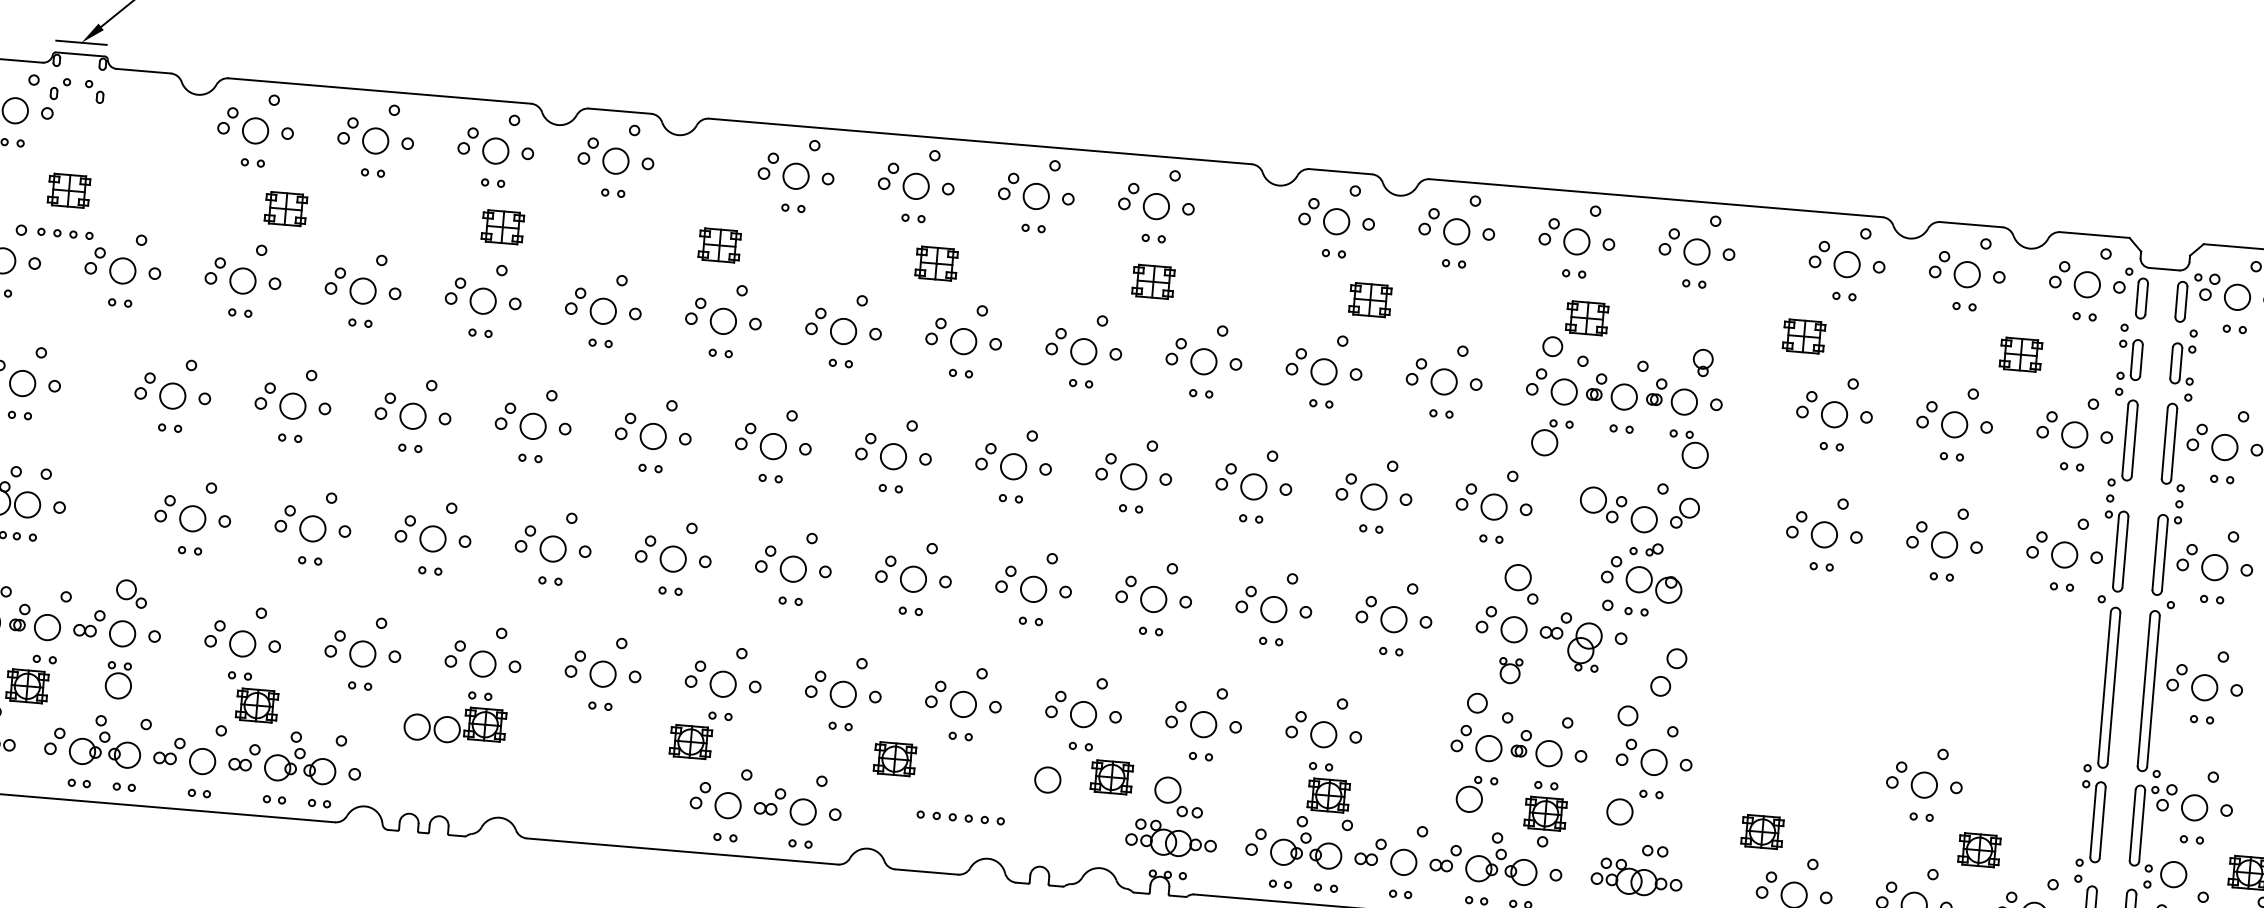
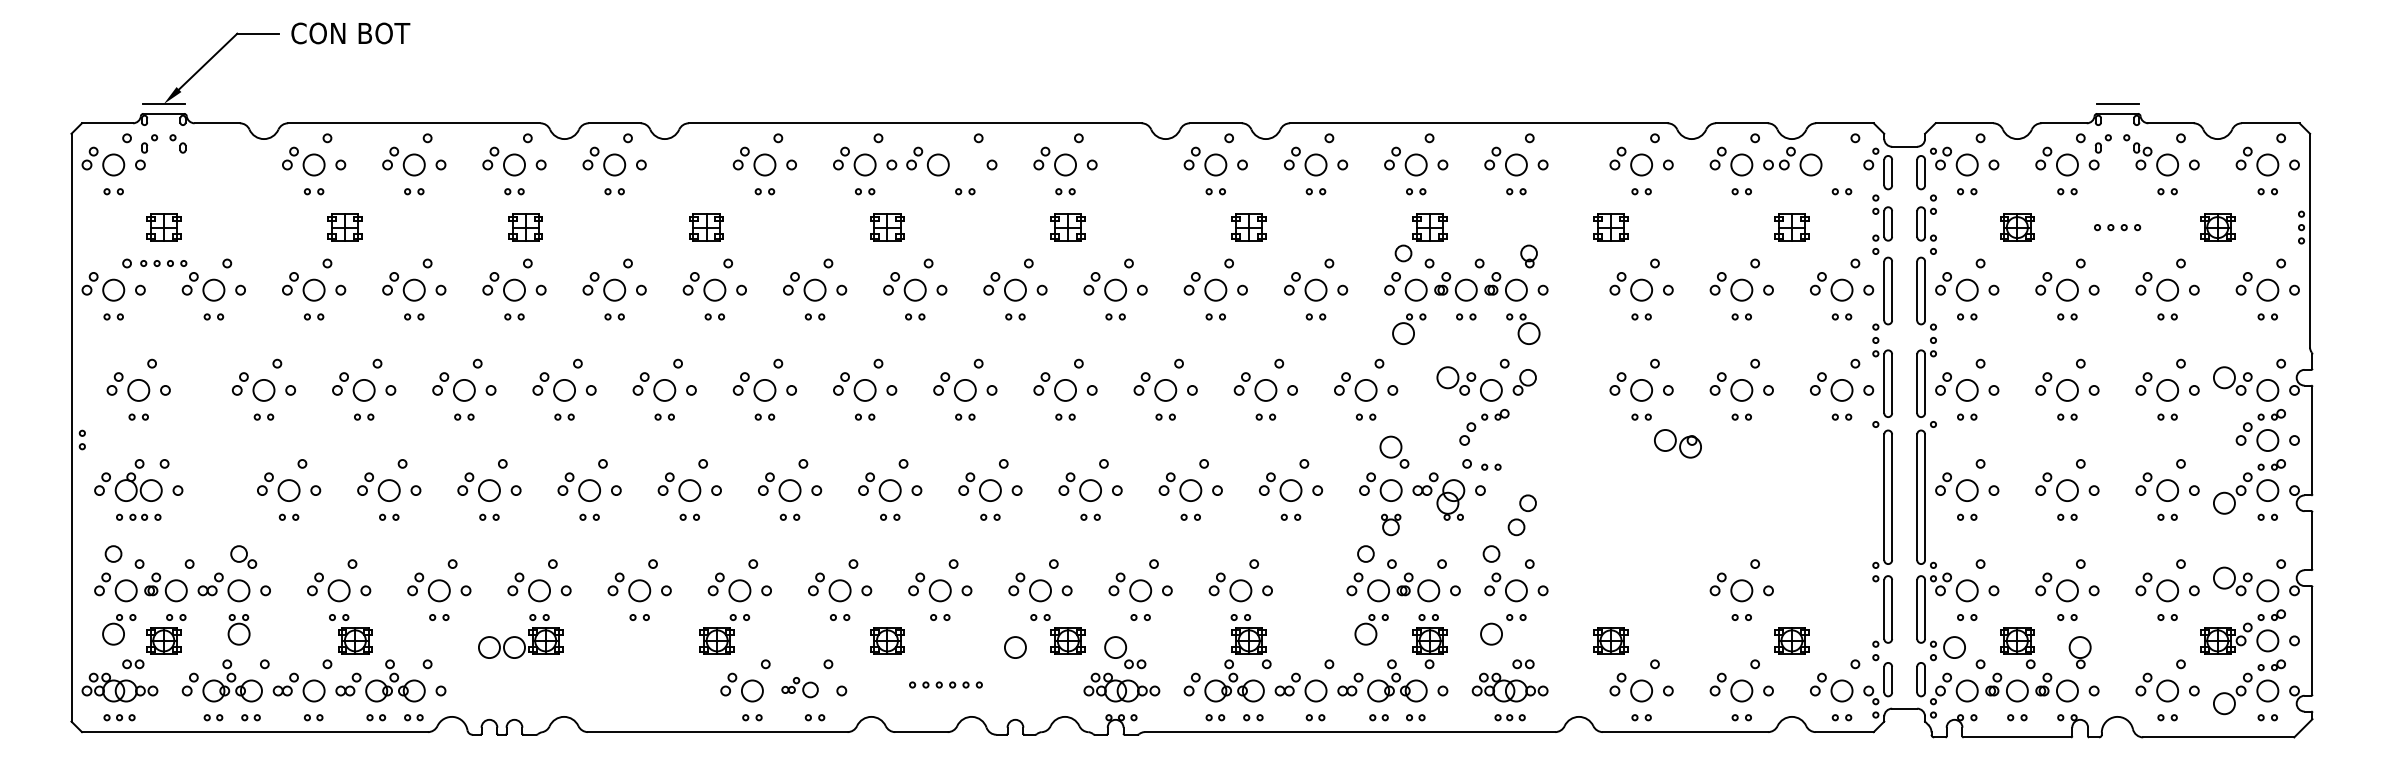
part: (1023, 191) -> (927, 161), moved
part: (2075, 279) -> (1800, 161), moved
part: (1653, 584) -> (1677, 443), moved
part: (784, 806) -> (799, 687), size x0.7

